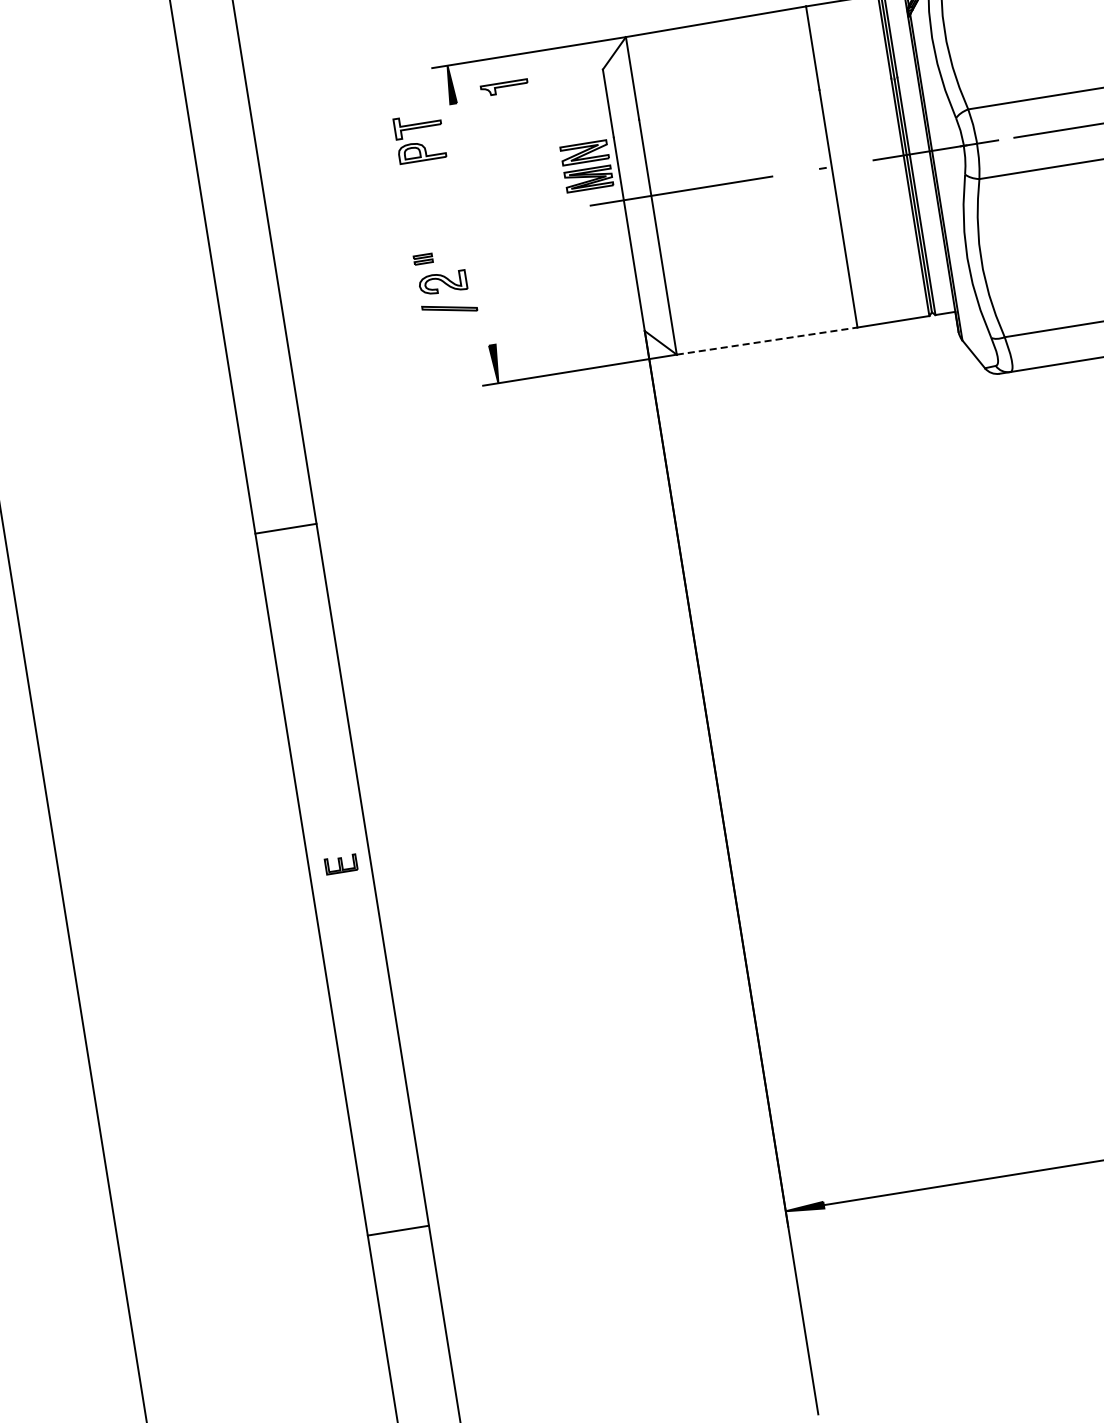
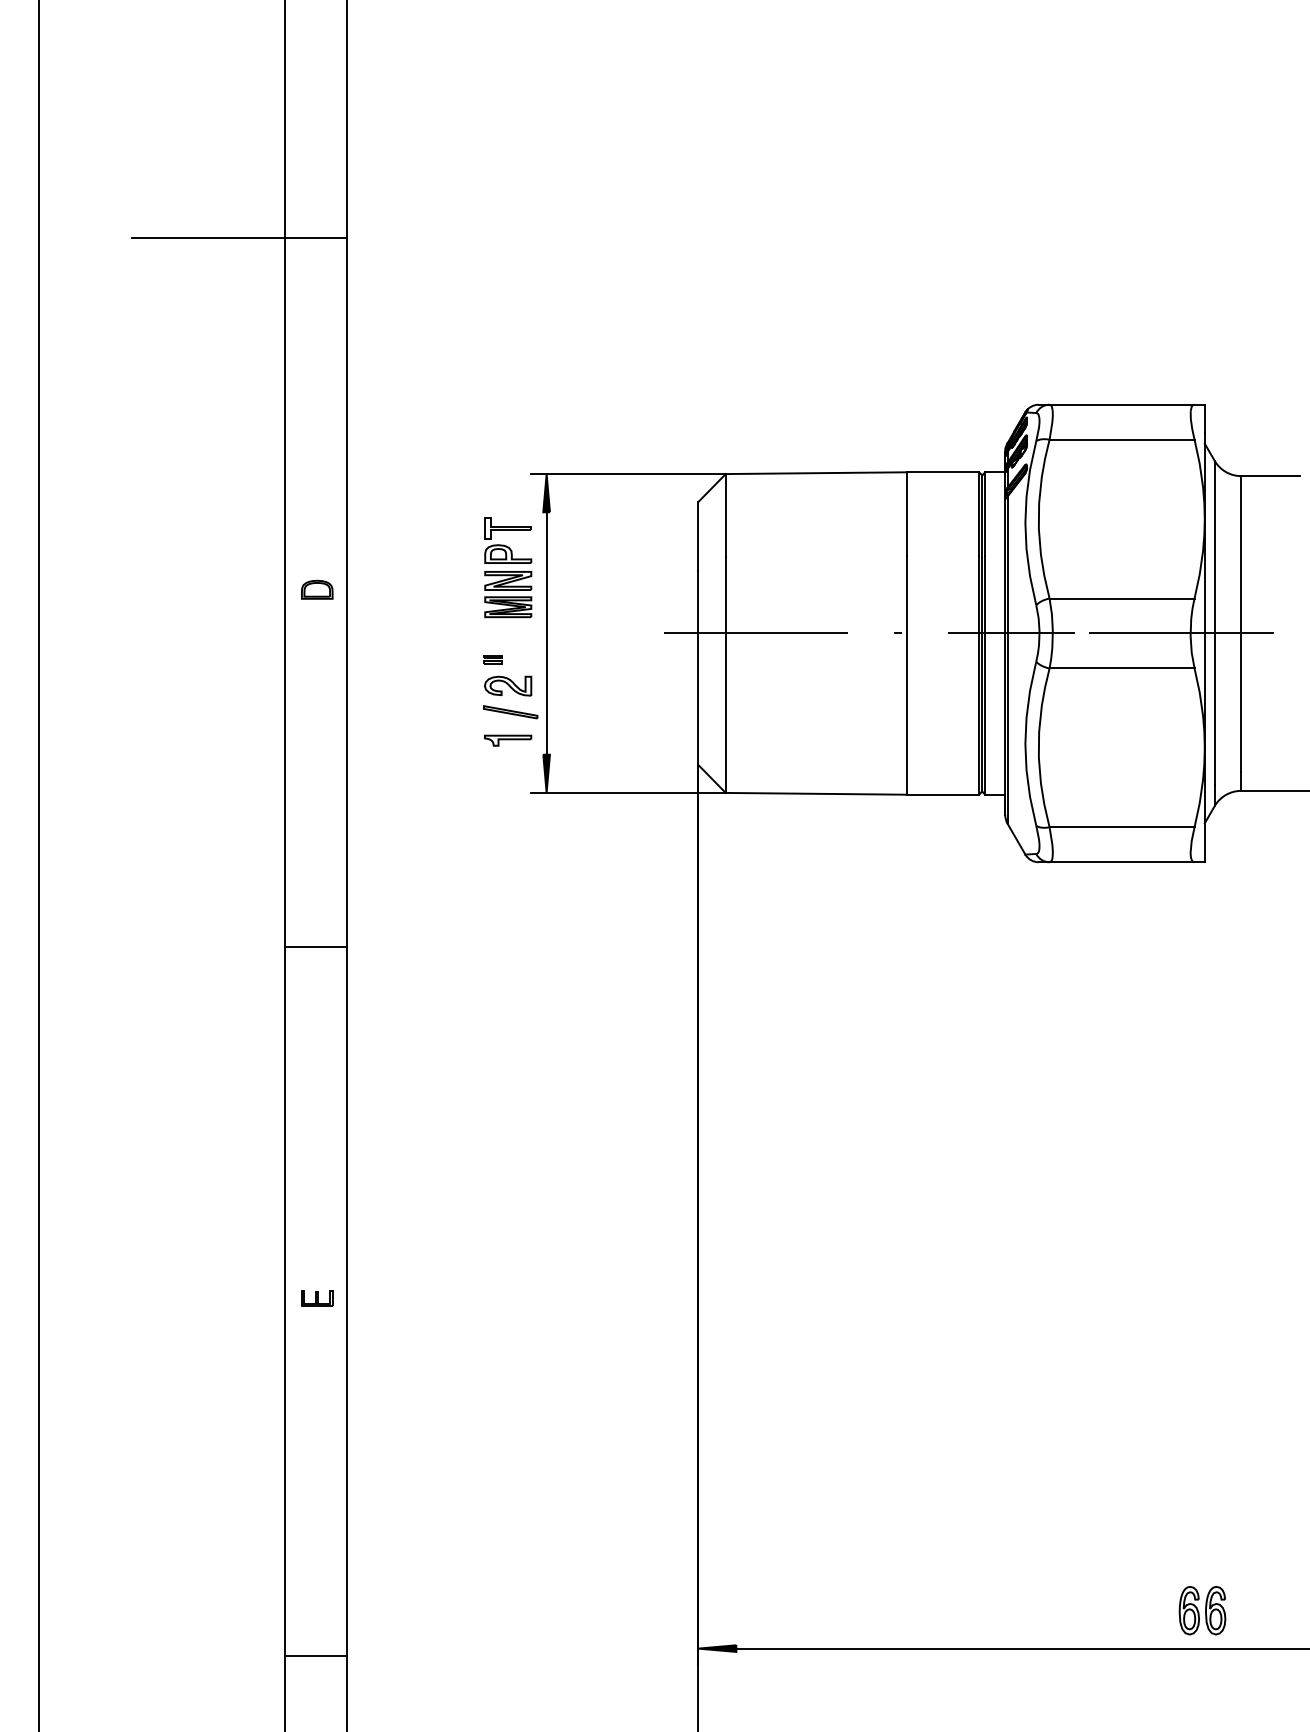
part: (505, 87) -> (508, 740), moved
part: (587, 166) -> (508, 594), moved
part: (237, 217) -> (317, 589), added
line: (472, 224) -> (546, 633), added
line: (767, 340) -> (816, 793), dashed -> solid
line: (285, 529) -> (315, 947), moved
part: (341, 864) -> (317, 1298), moved
line: (397, 1230) -> (315, 1655), moved

